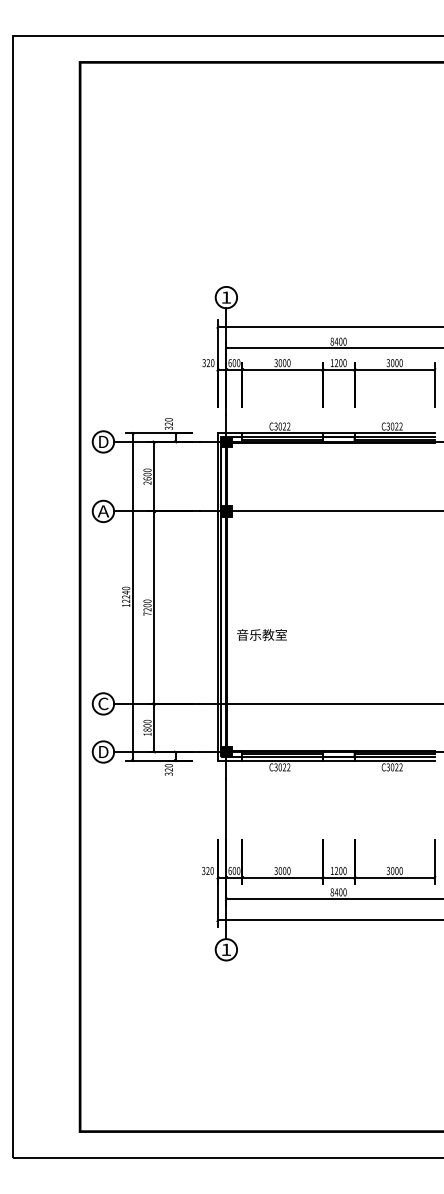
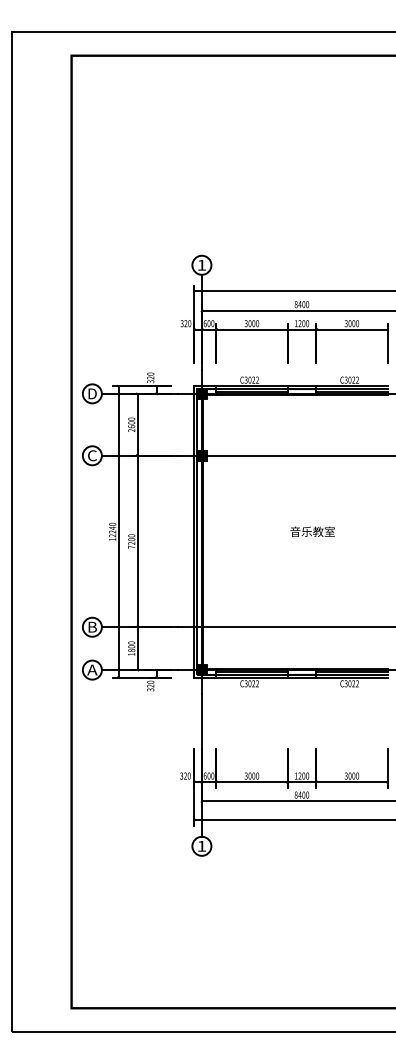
text: (103, 511) -> (92, 455), A -> C
text: (261, 634) -> (312, 531), moved
text: (103, 703) -> (92, 626), C -> B
text: (103, 751) -> (92, 669), D -> A

